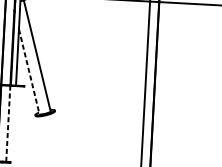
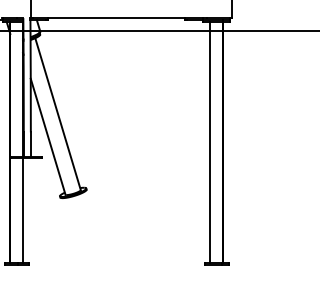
line: (29, 72) -> (48, 137), dashed -> solid
line: (8, 123) -> (23, 210), dashed -> solid

